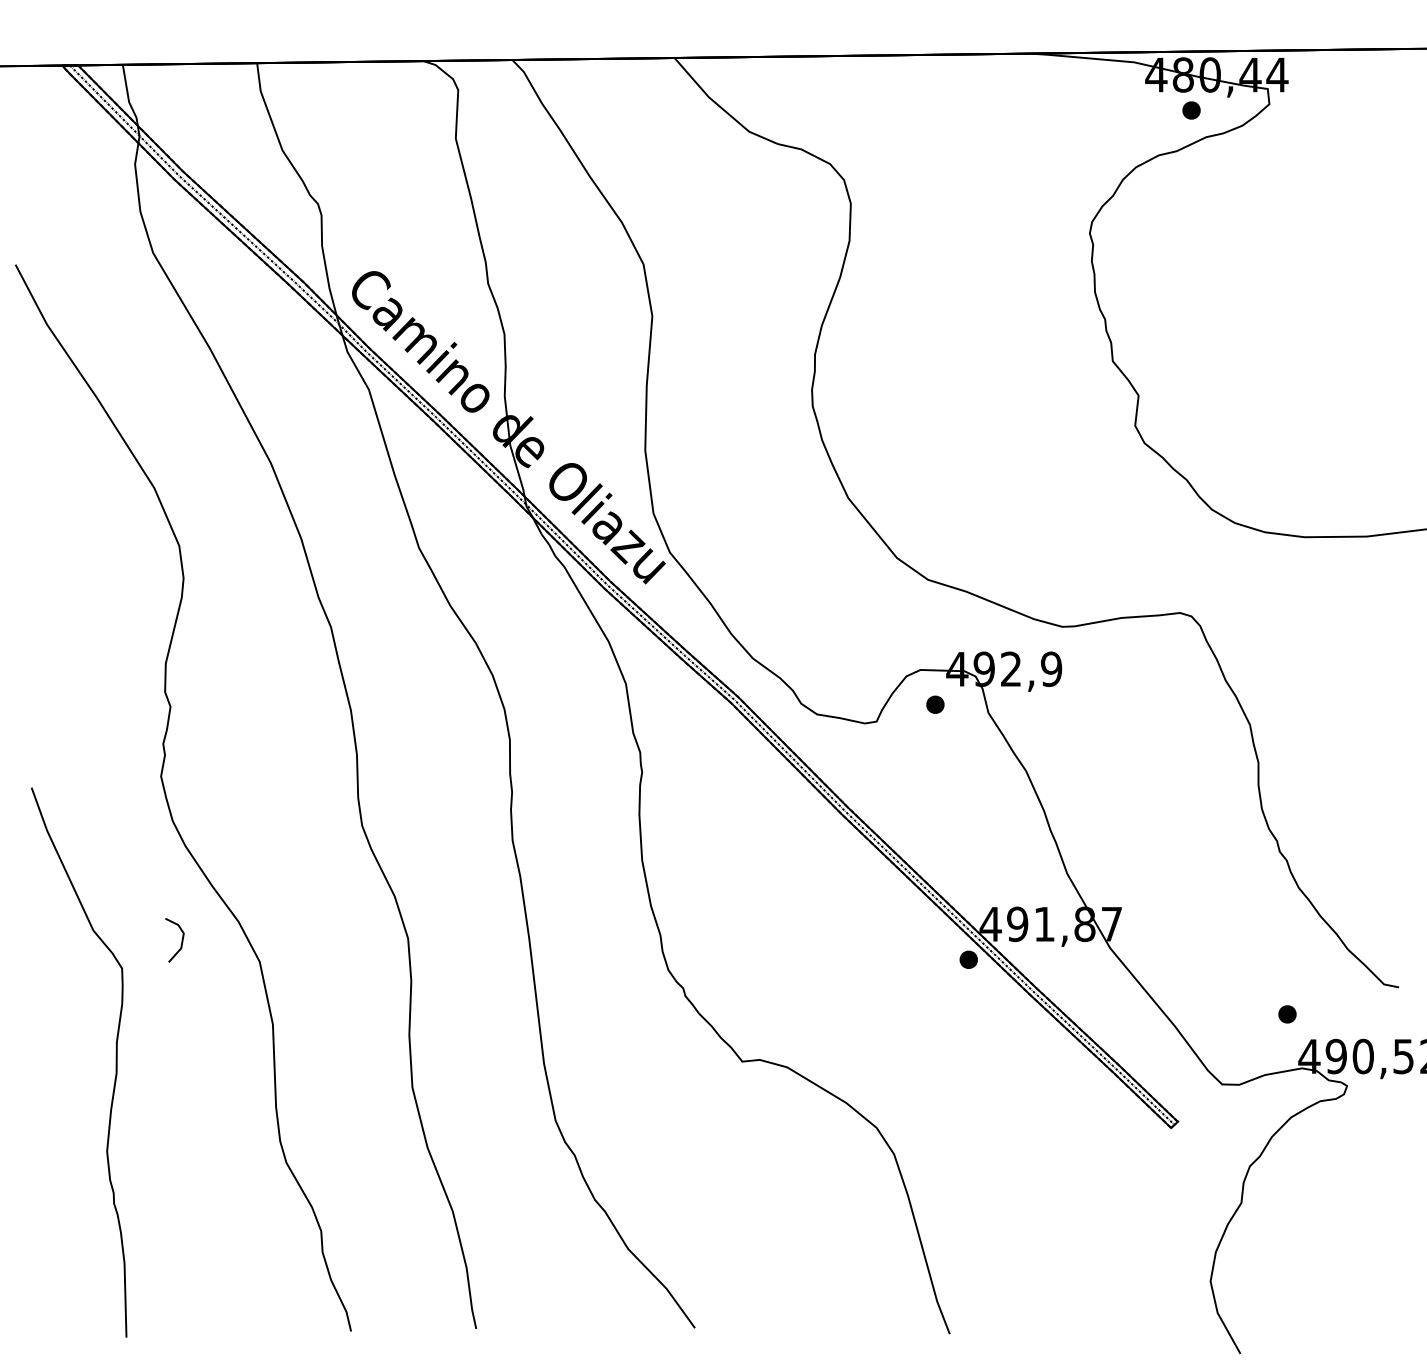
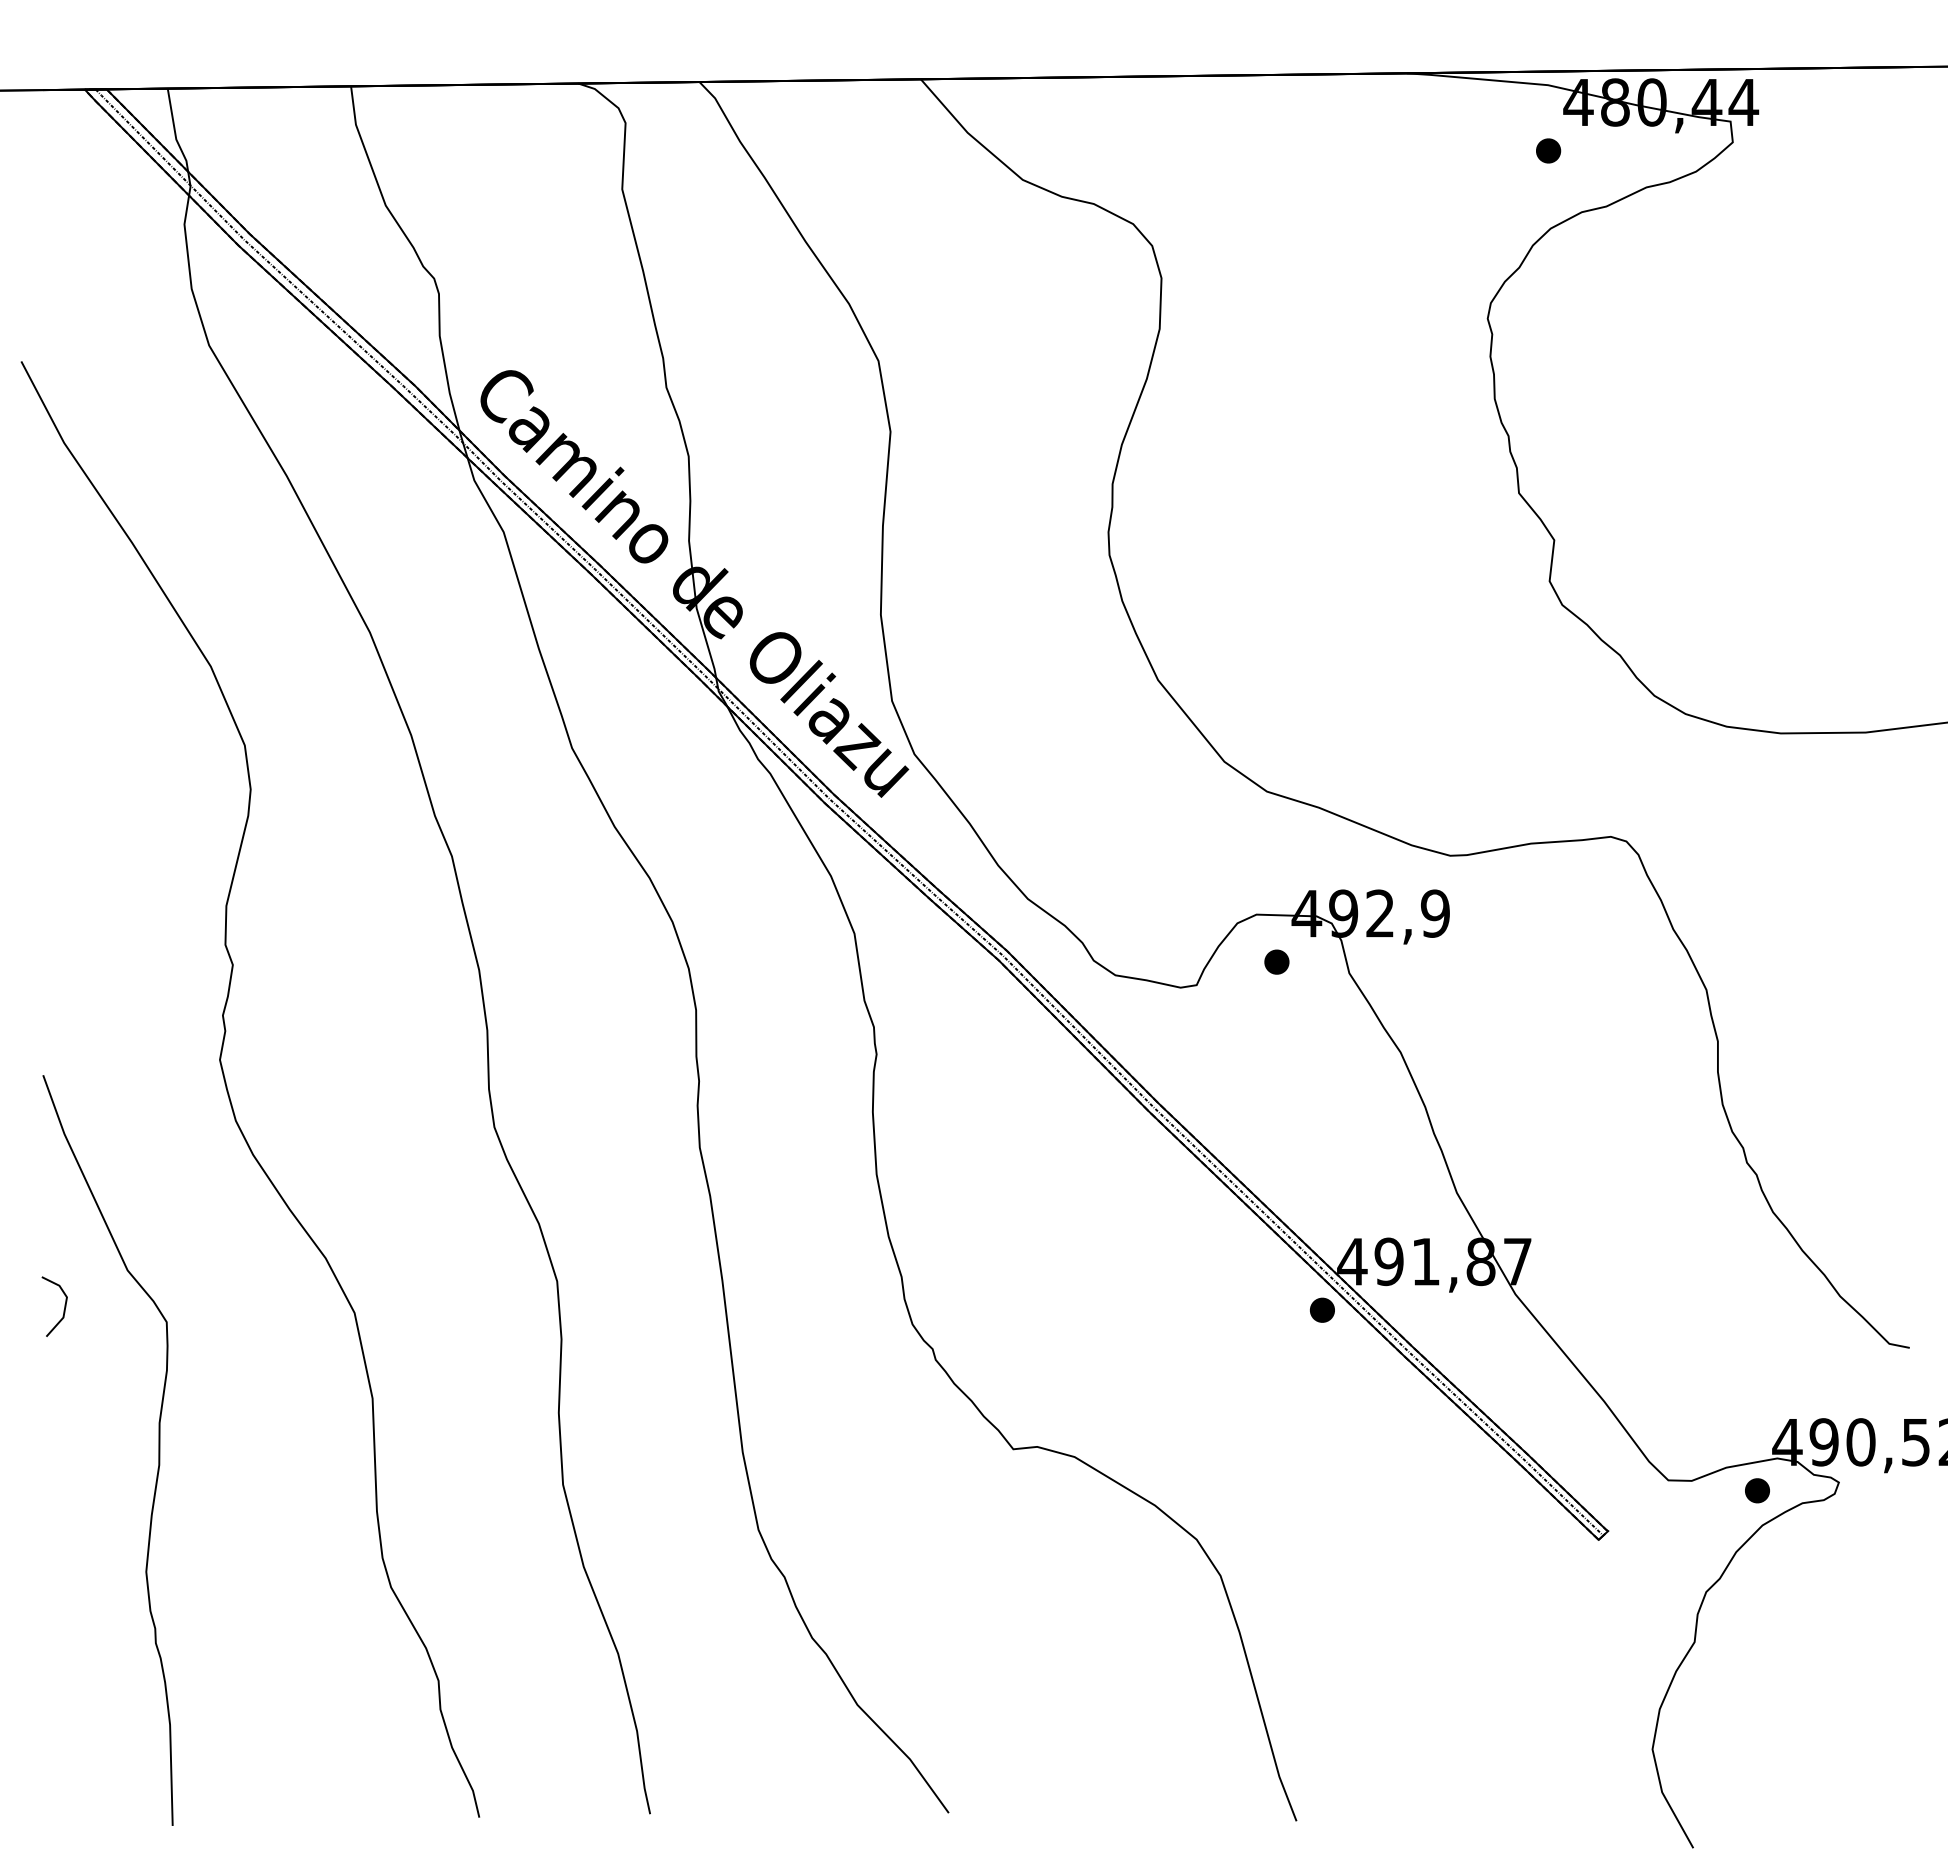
part: (1191, 110) -> (1548, 150), moved
line: (181, 943) -> (63, 1310), moved
part: (1287, 1014) -> (1757, 1490), moved

